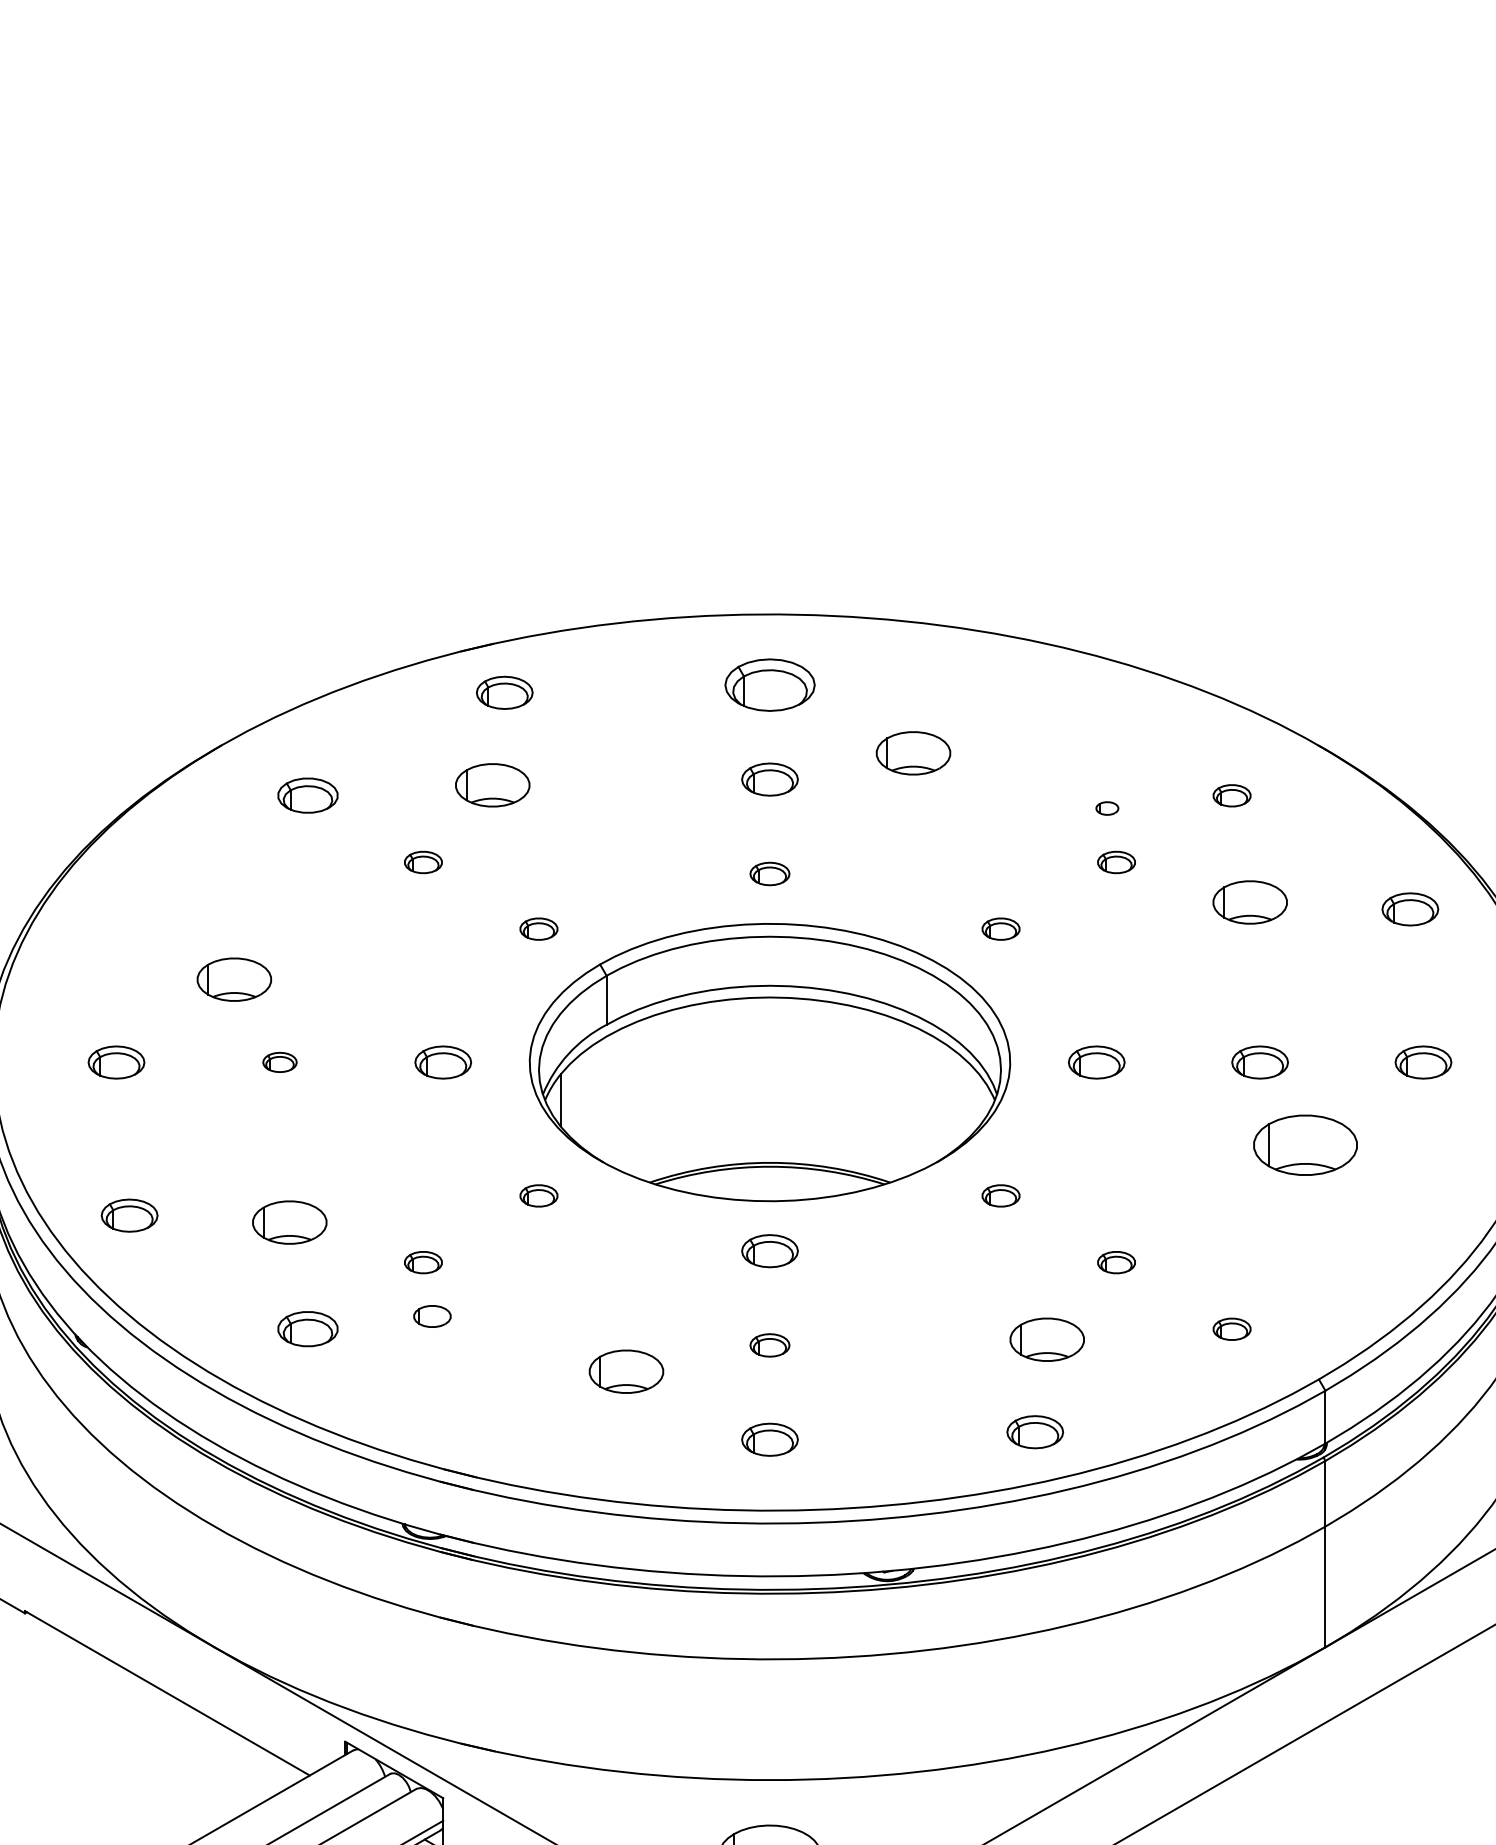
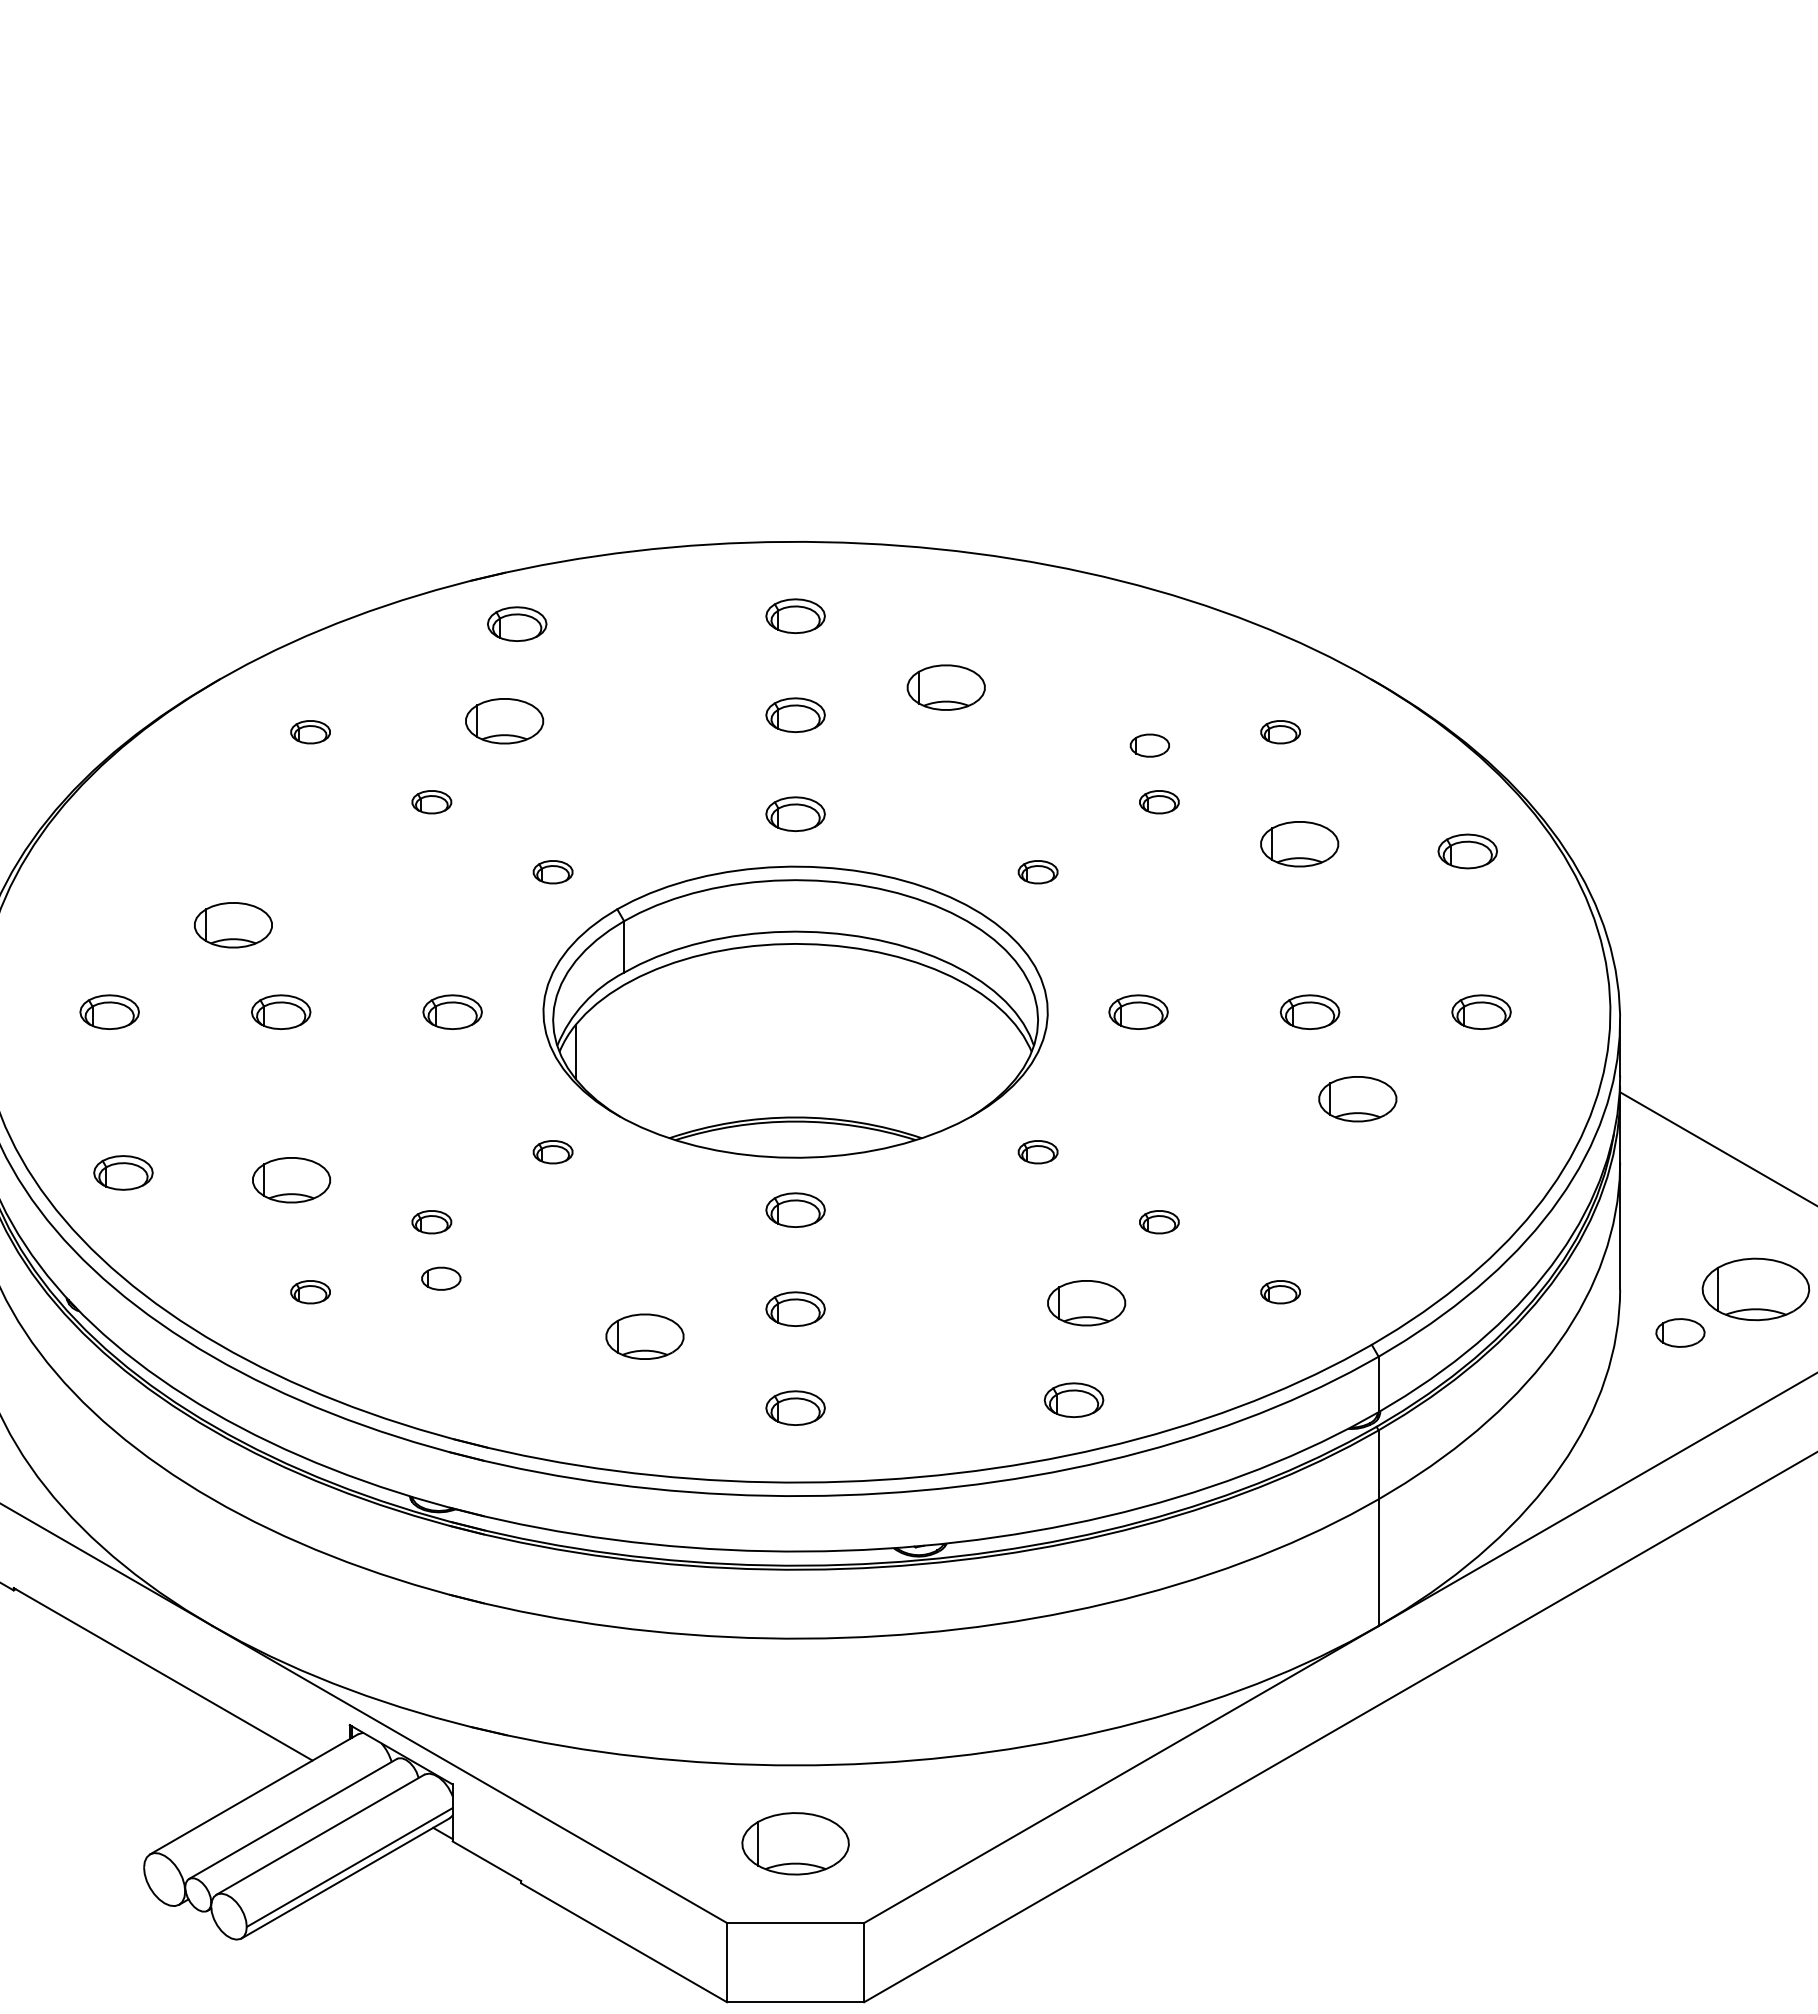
part: (769, 685) -> (795, 616), size x0.62
part: (307, 796) -> (310, 732), size x0.62
part: (1107, 808) -> (1149, 745), size x1.67
part: (769, 874) -> (795, 814), size x1.43
part: (280, 1061) -> (281, 1011), size x1.67
part: (1305, 1145) -> (1357, 1099), size x0.71
part: (307, 1329) -> (310, 1292), size x0.62
part: (769, 1344) -> (795, 1308), size x1.43

